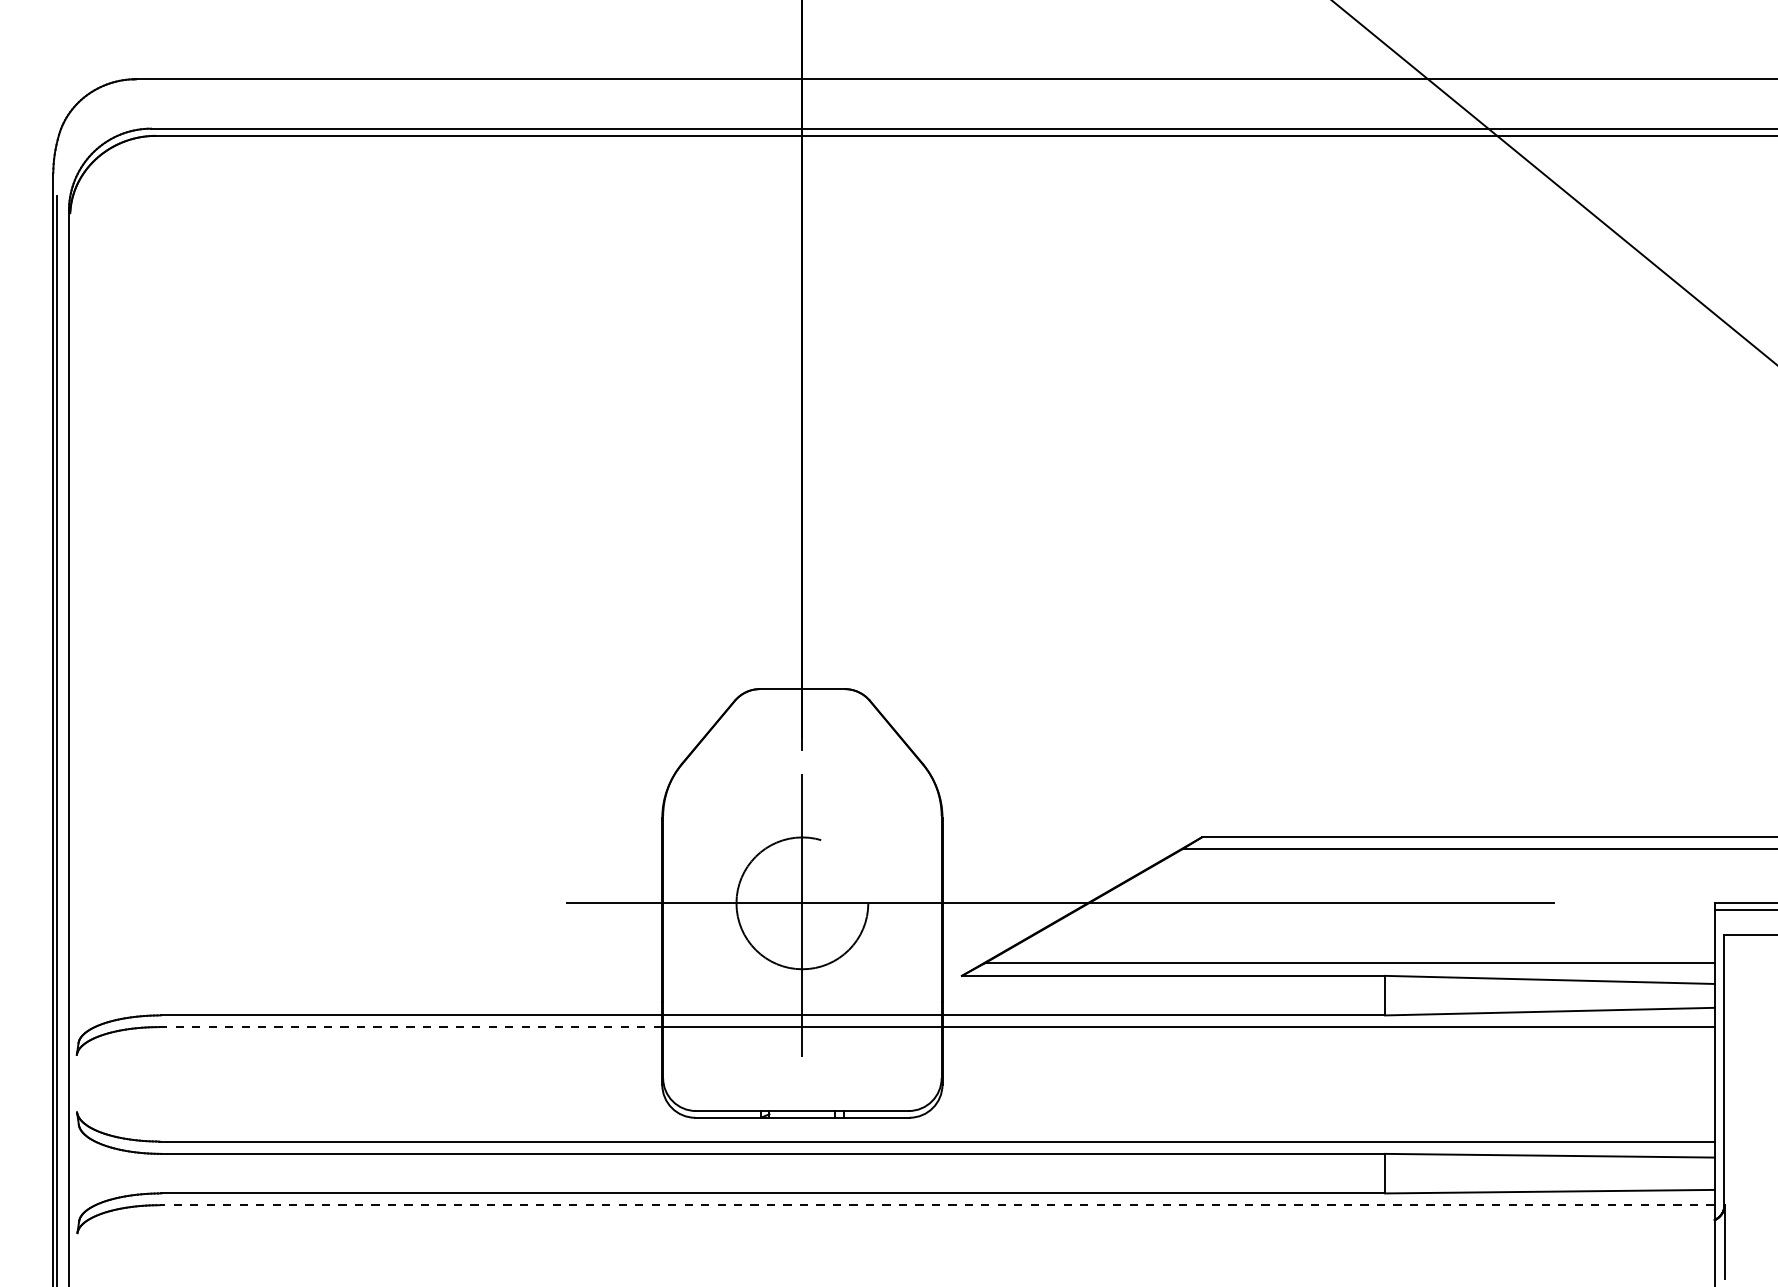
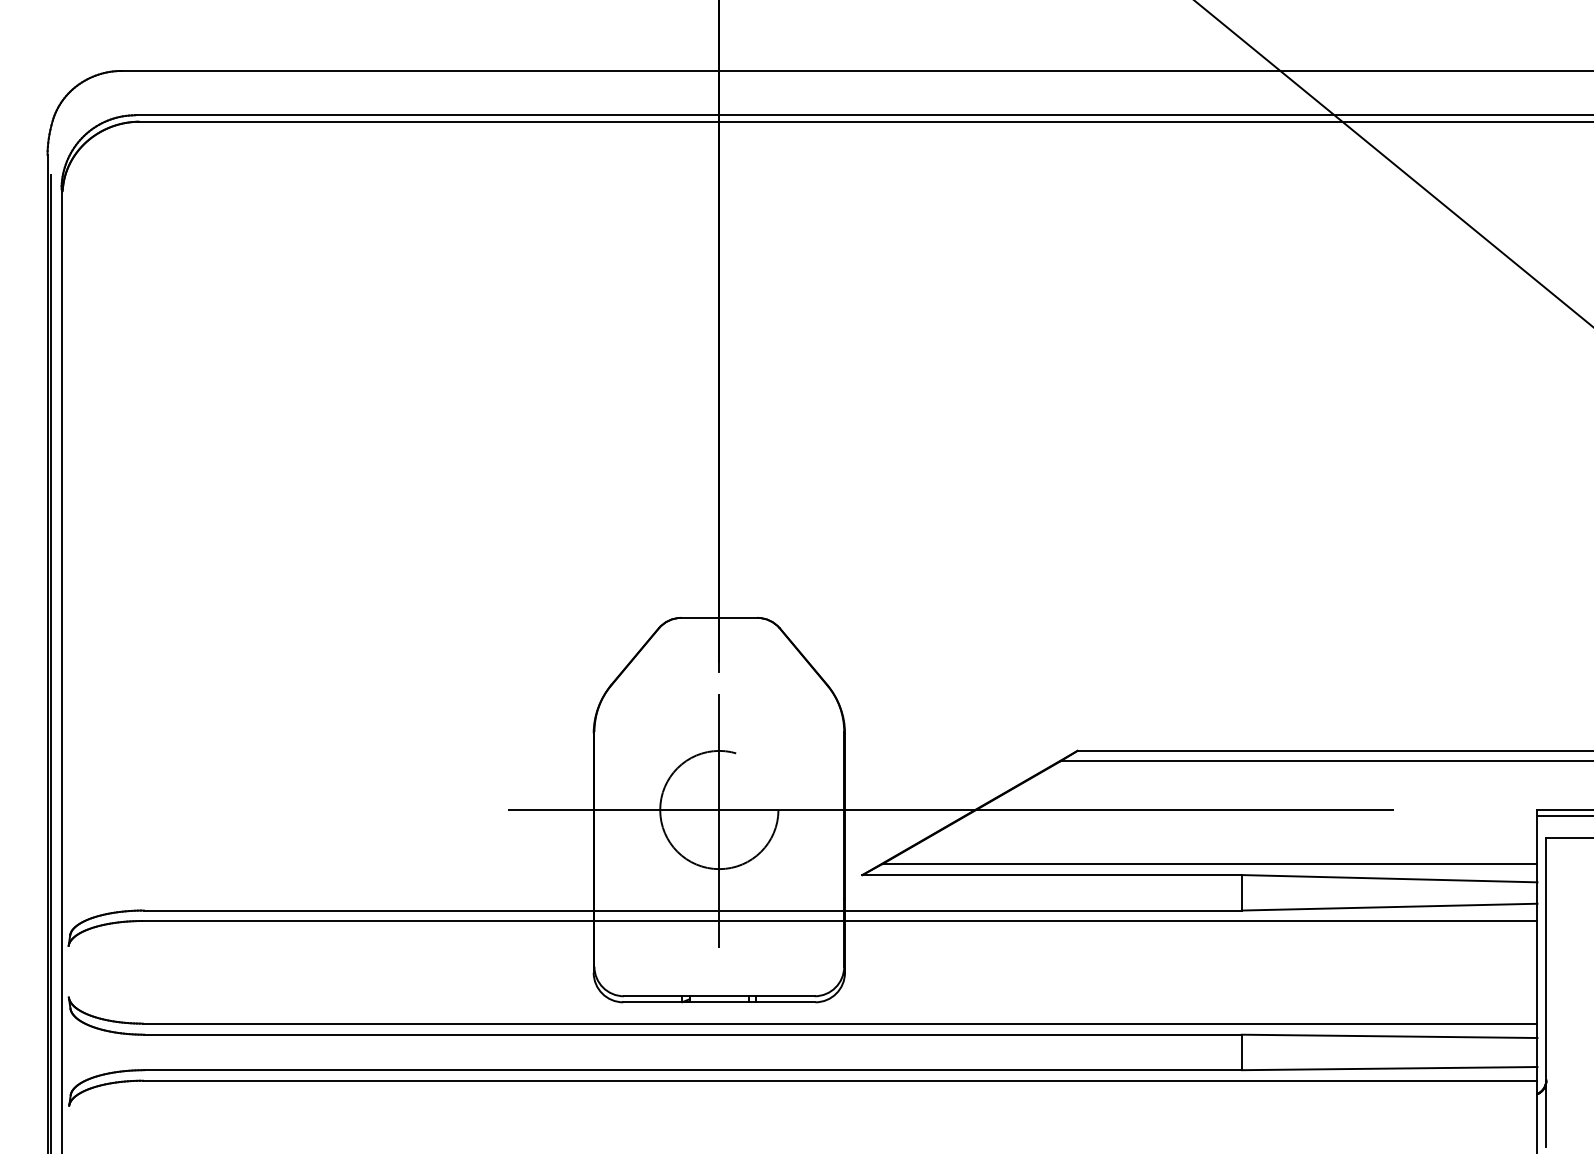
line: (411, 1027) -> (368, 921), dashed -> solid
line: (937, 1205) -> (840, 1081), dashed -> solid

